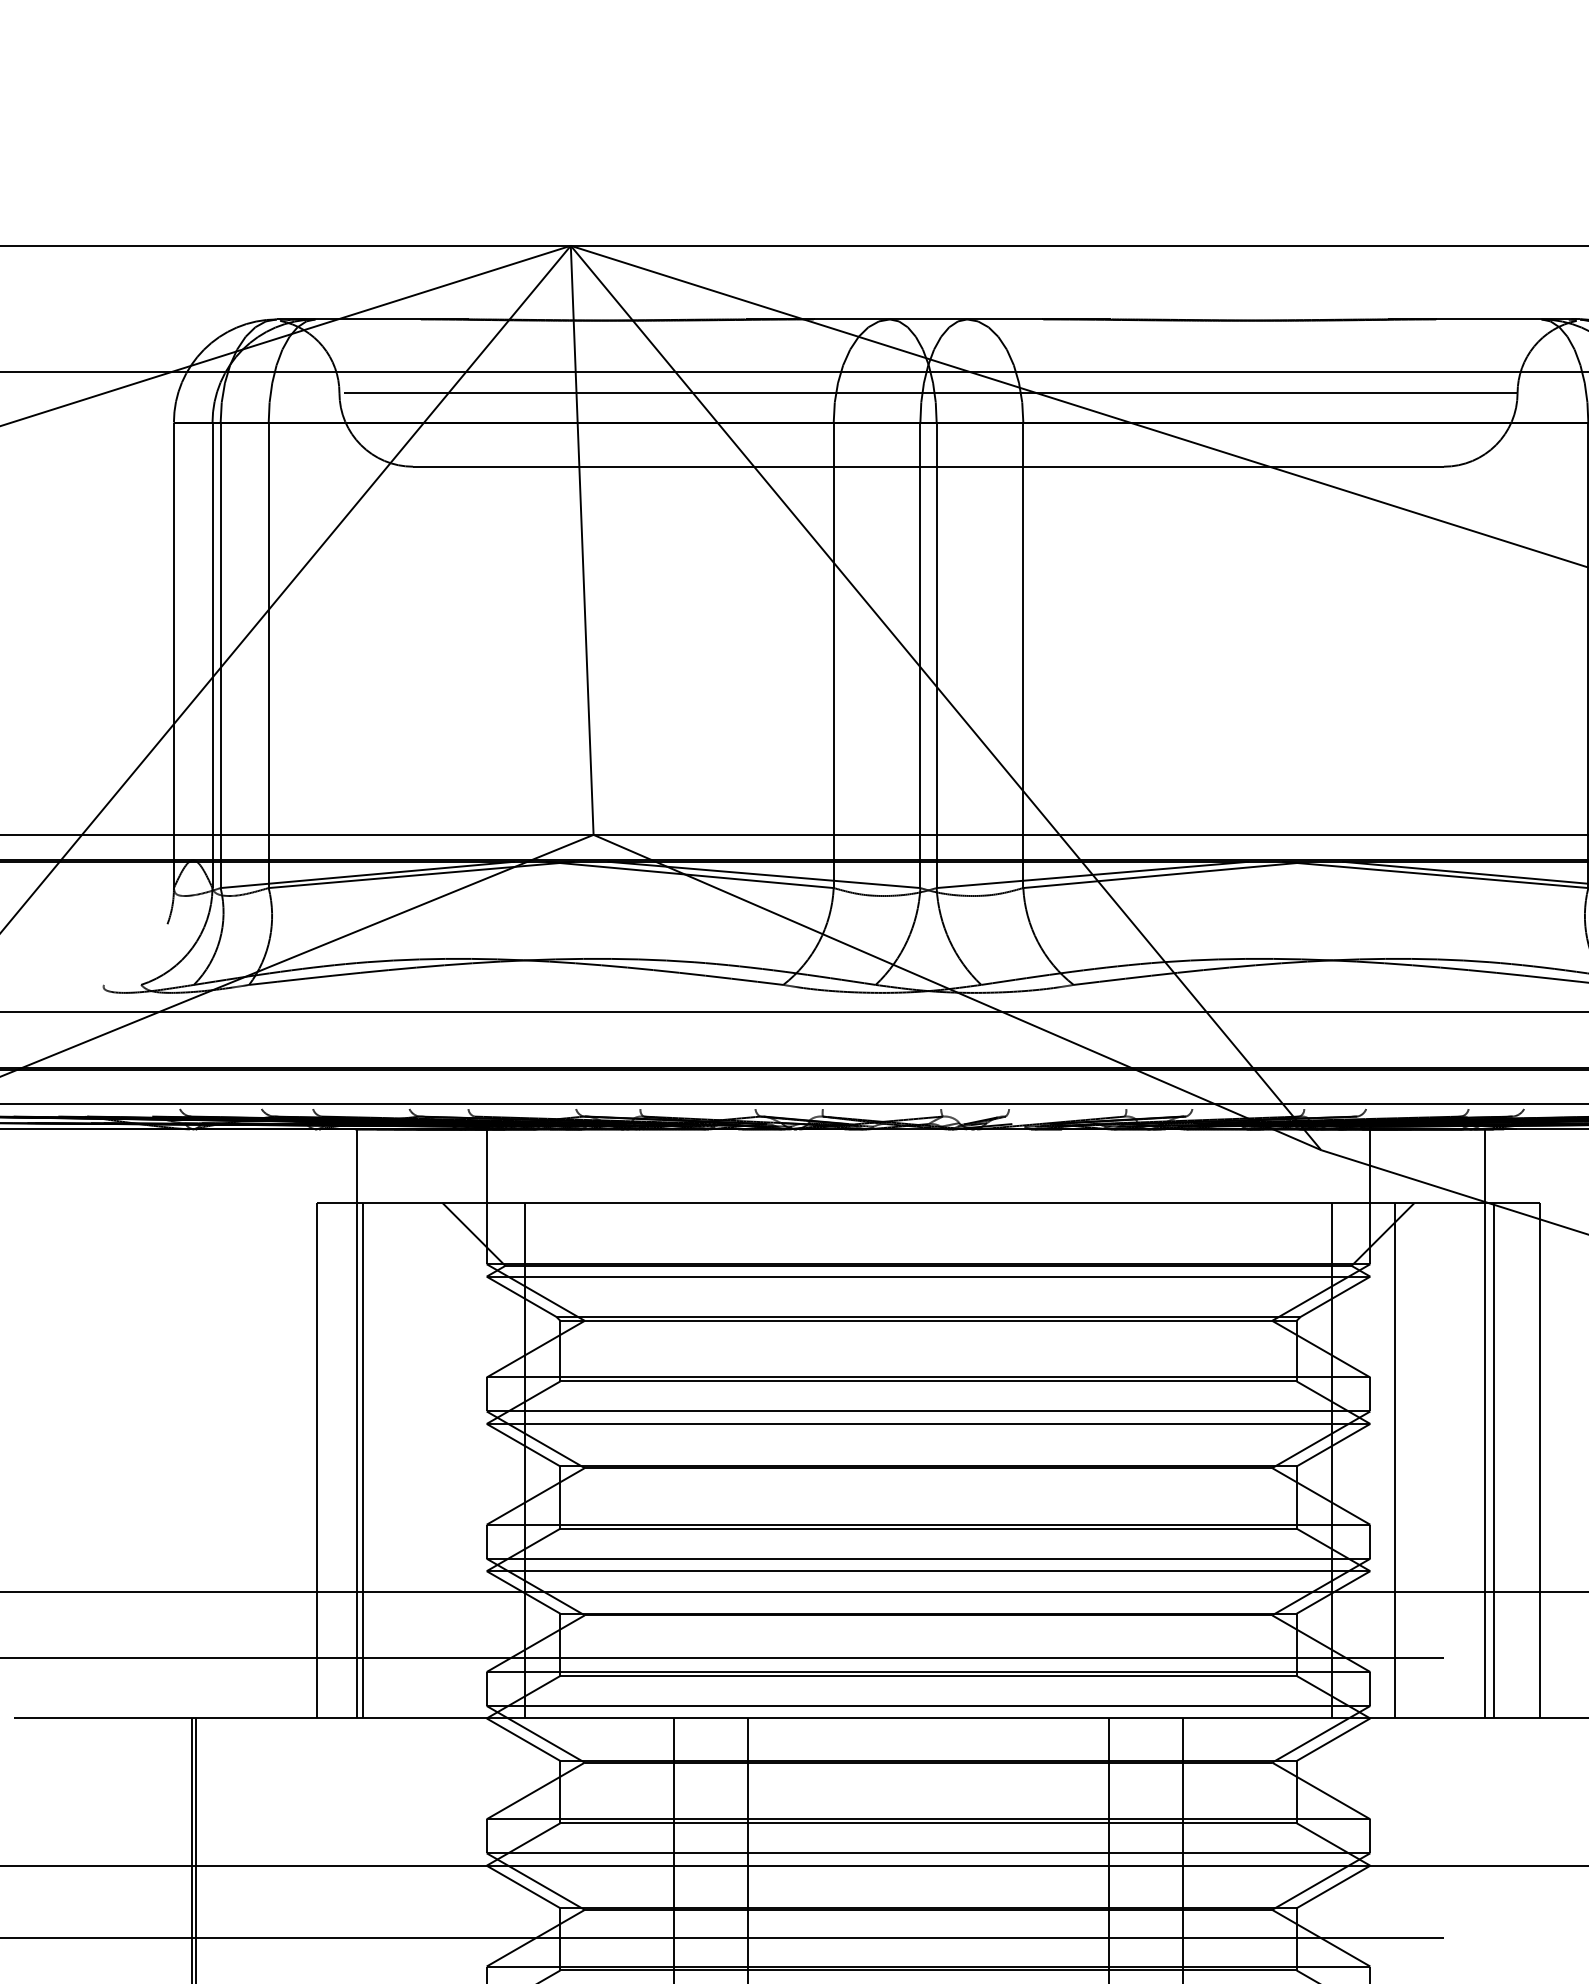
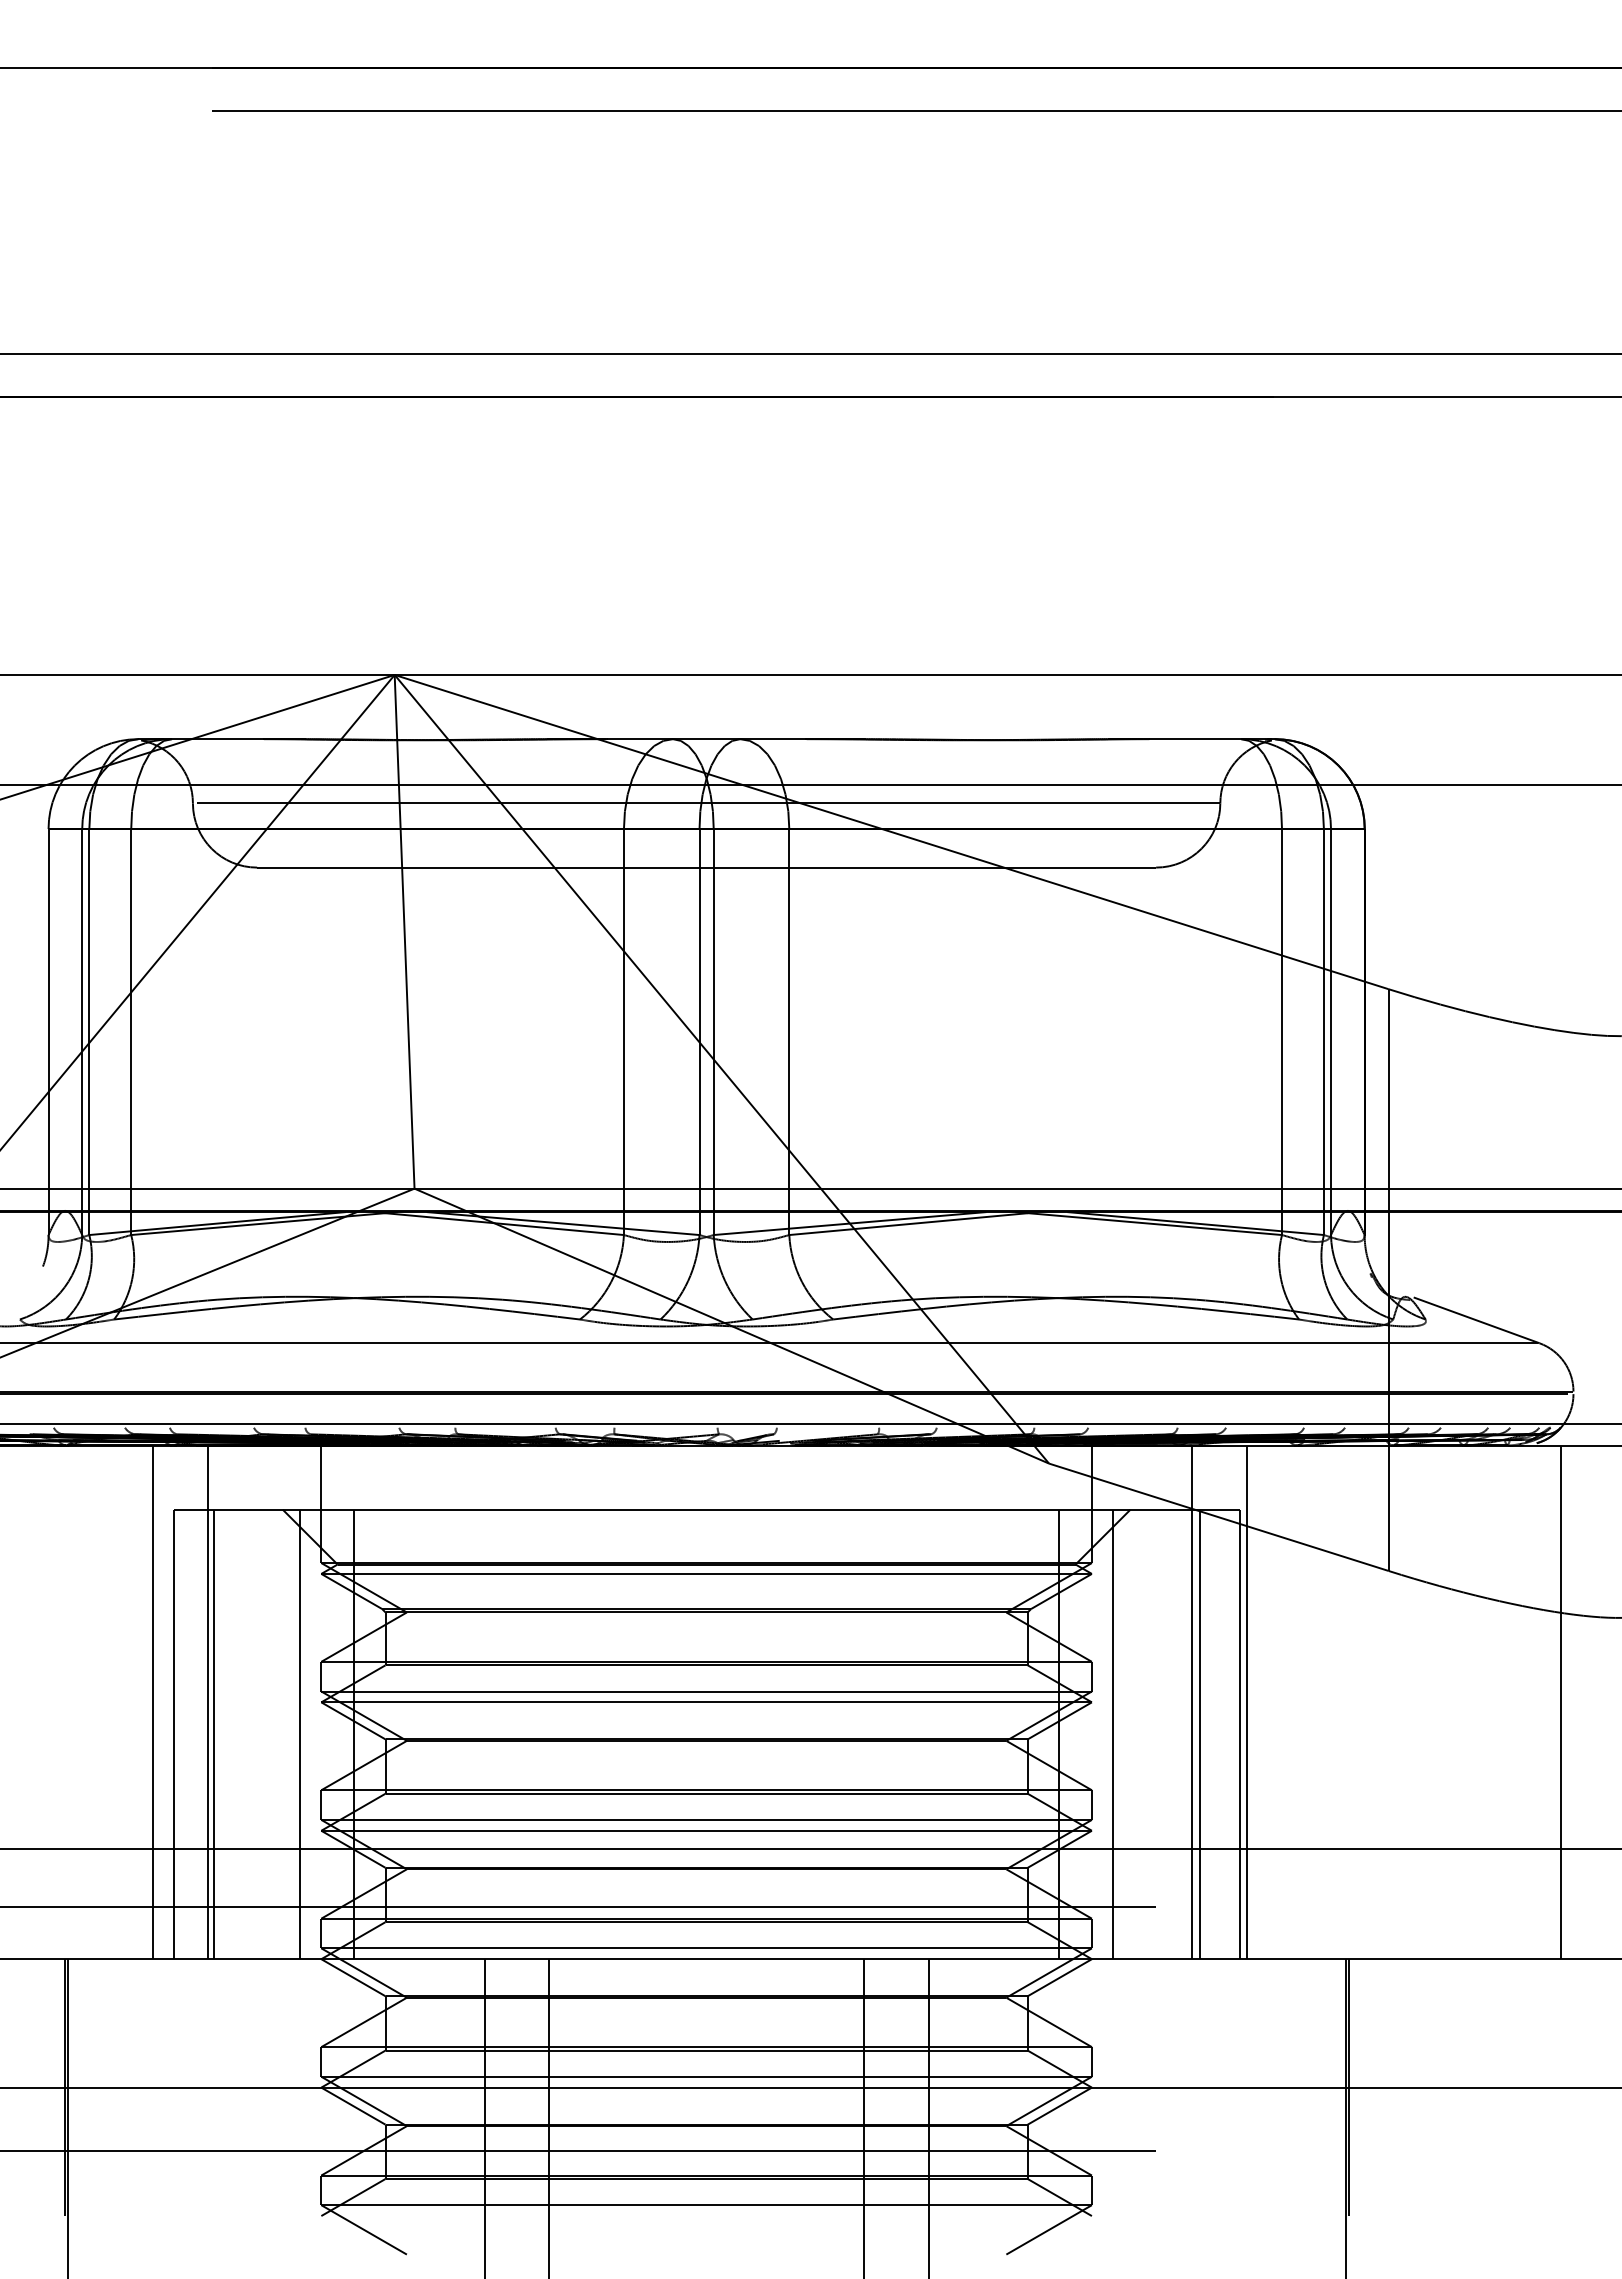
line: (294, 1424) -> (153, 1702), added
line: (1547, 1424) -> (1246, 1702), added
line: (462, 1460) -> (300, 1734), added

